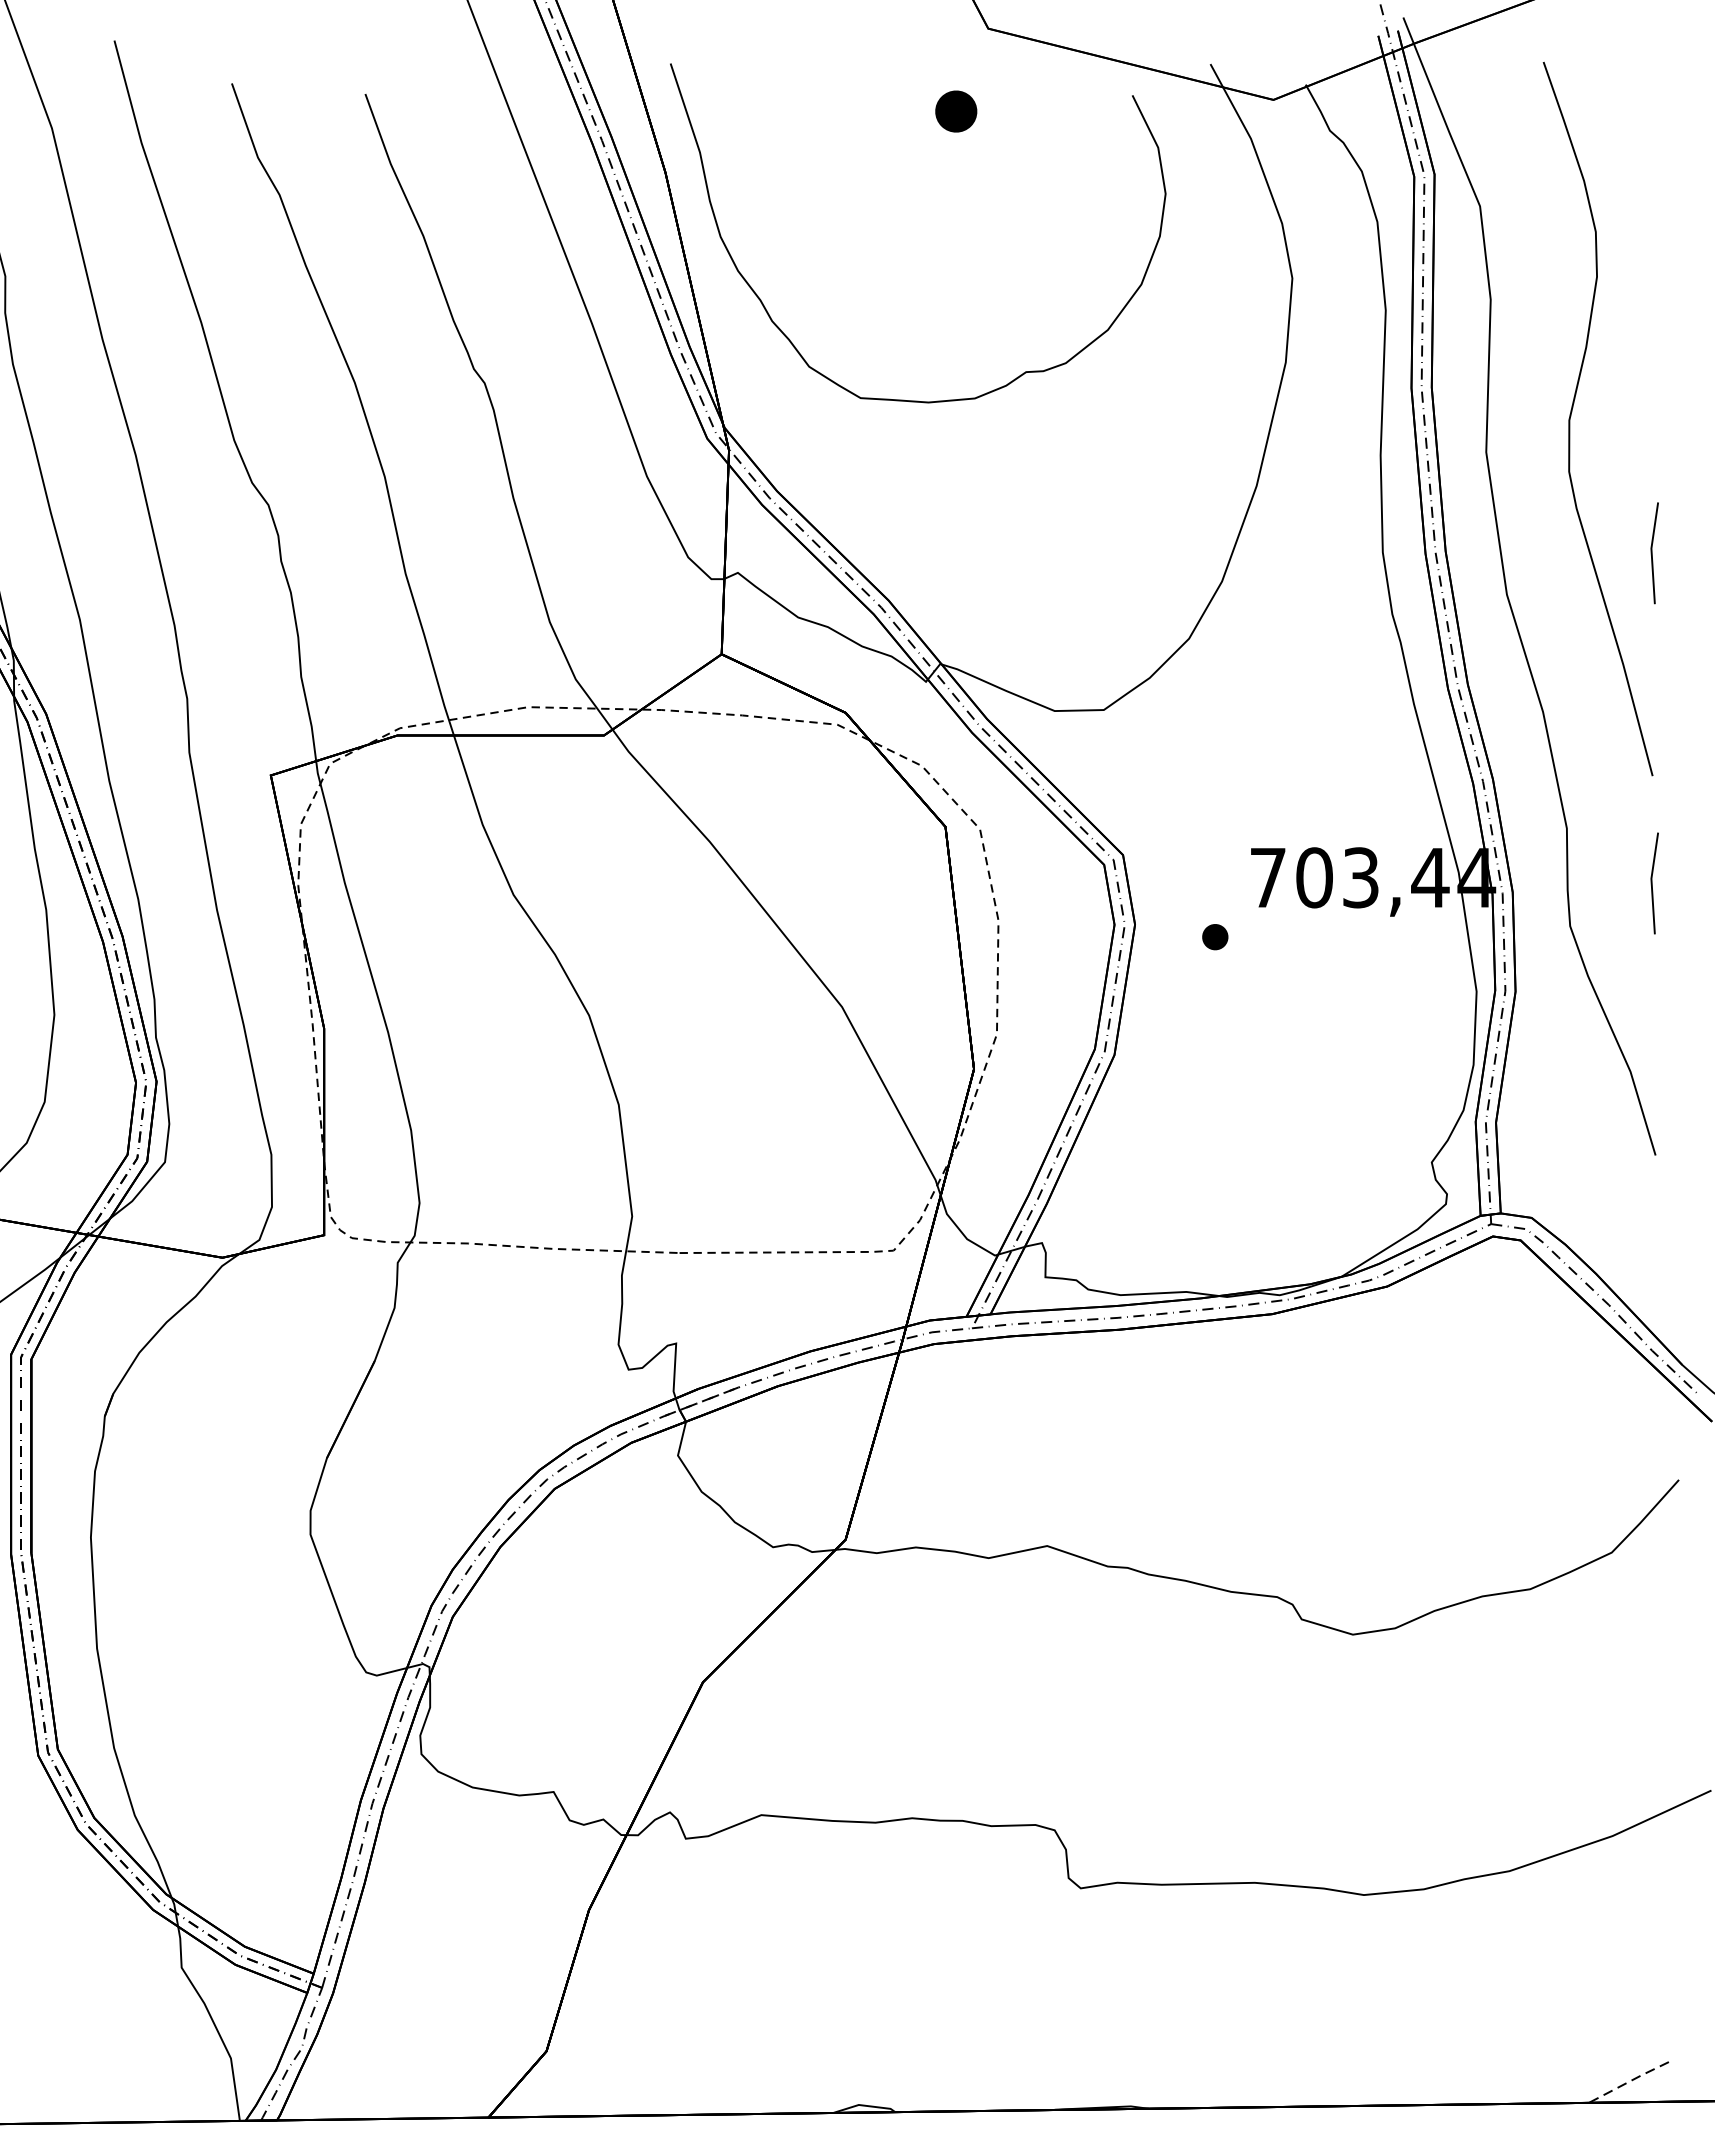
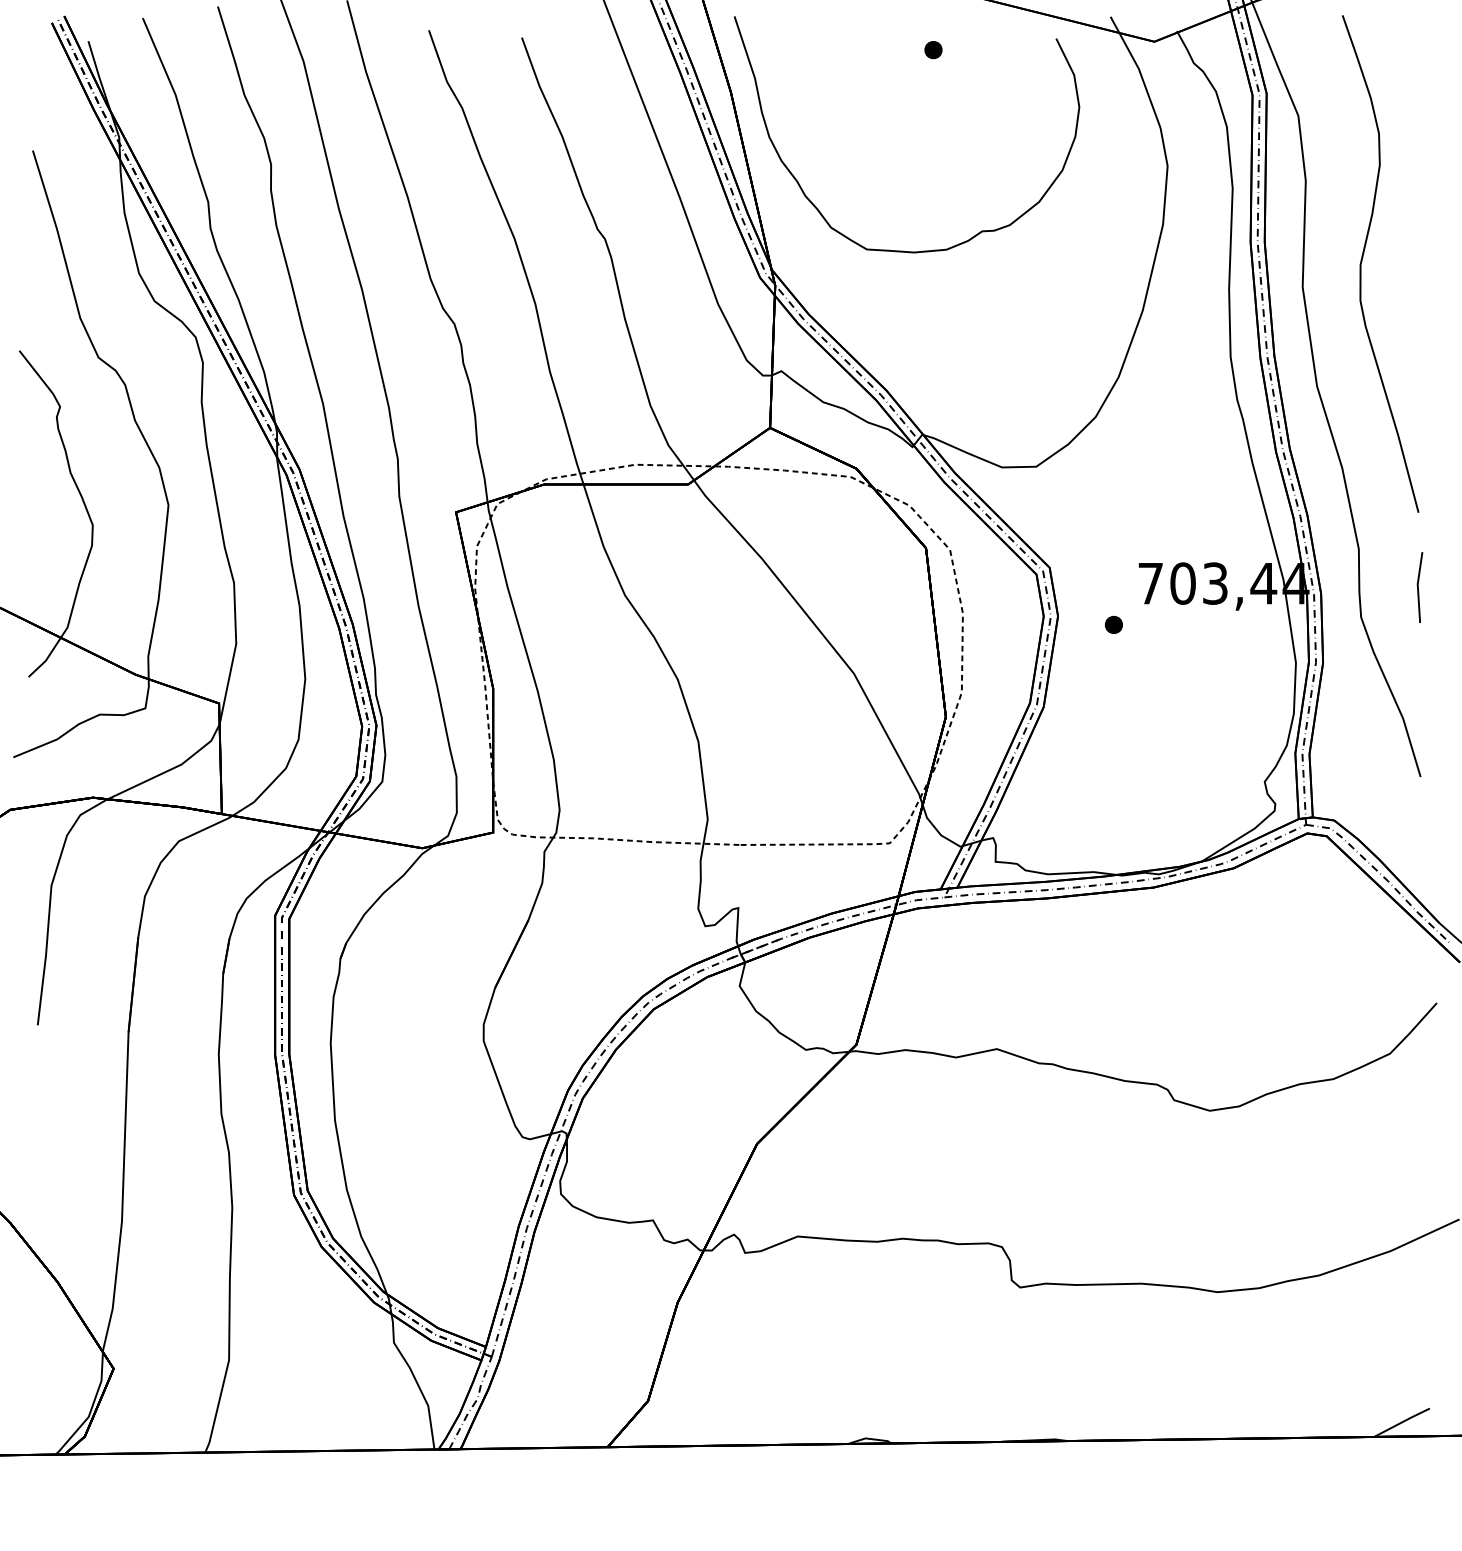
part: (956, 112) -> (933, 50), size x0.62
line: (1652, 553) -> (1418, 357), removed
line: (1629, 2082) -> (1402, 1422), dashed -> solid

